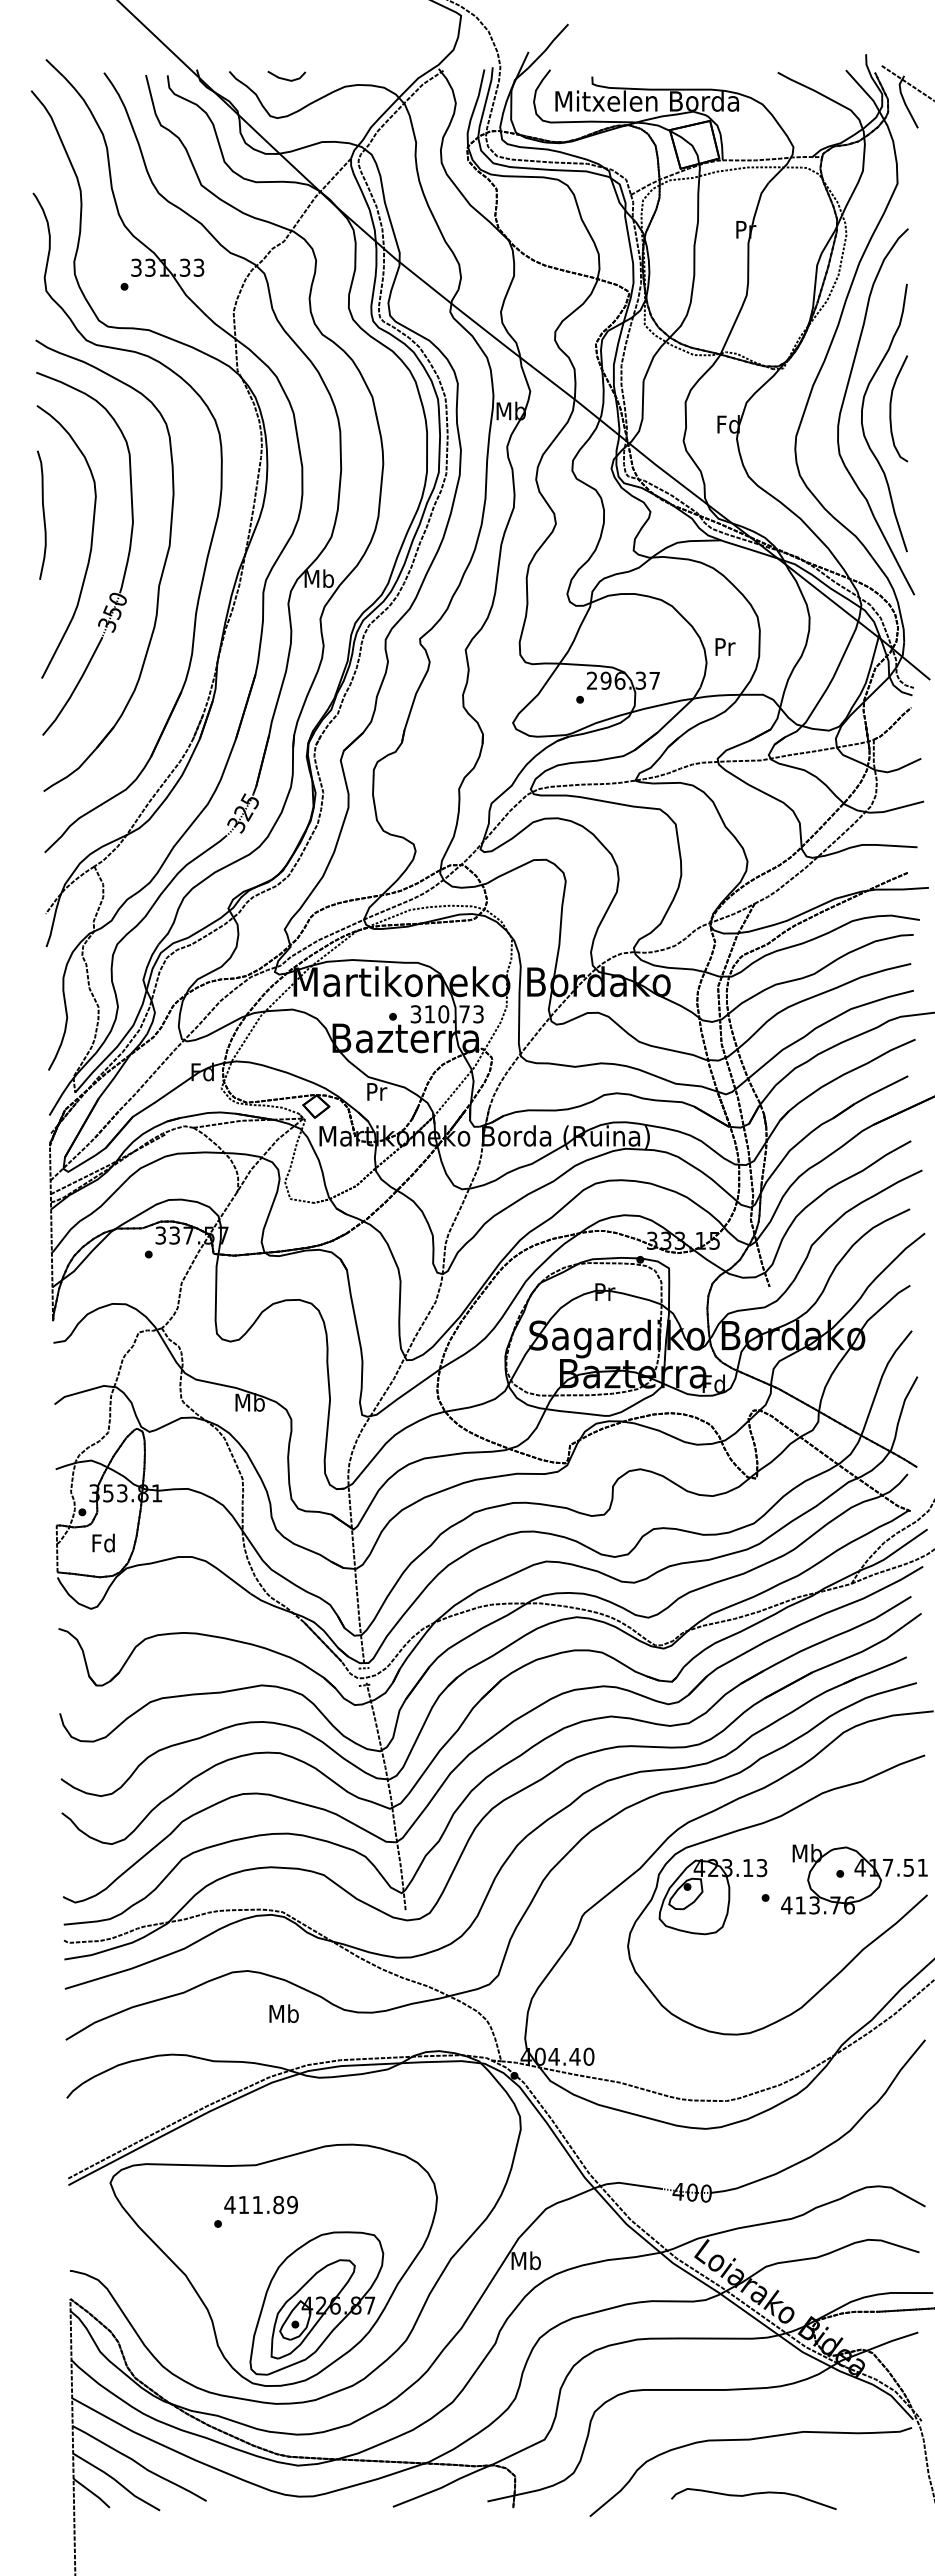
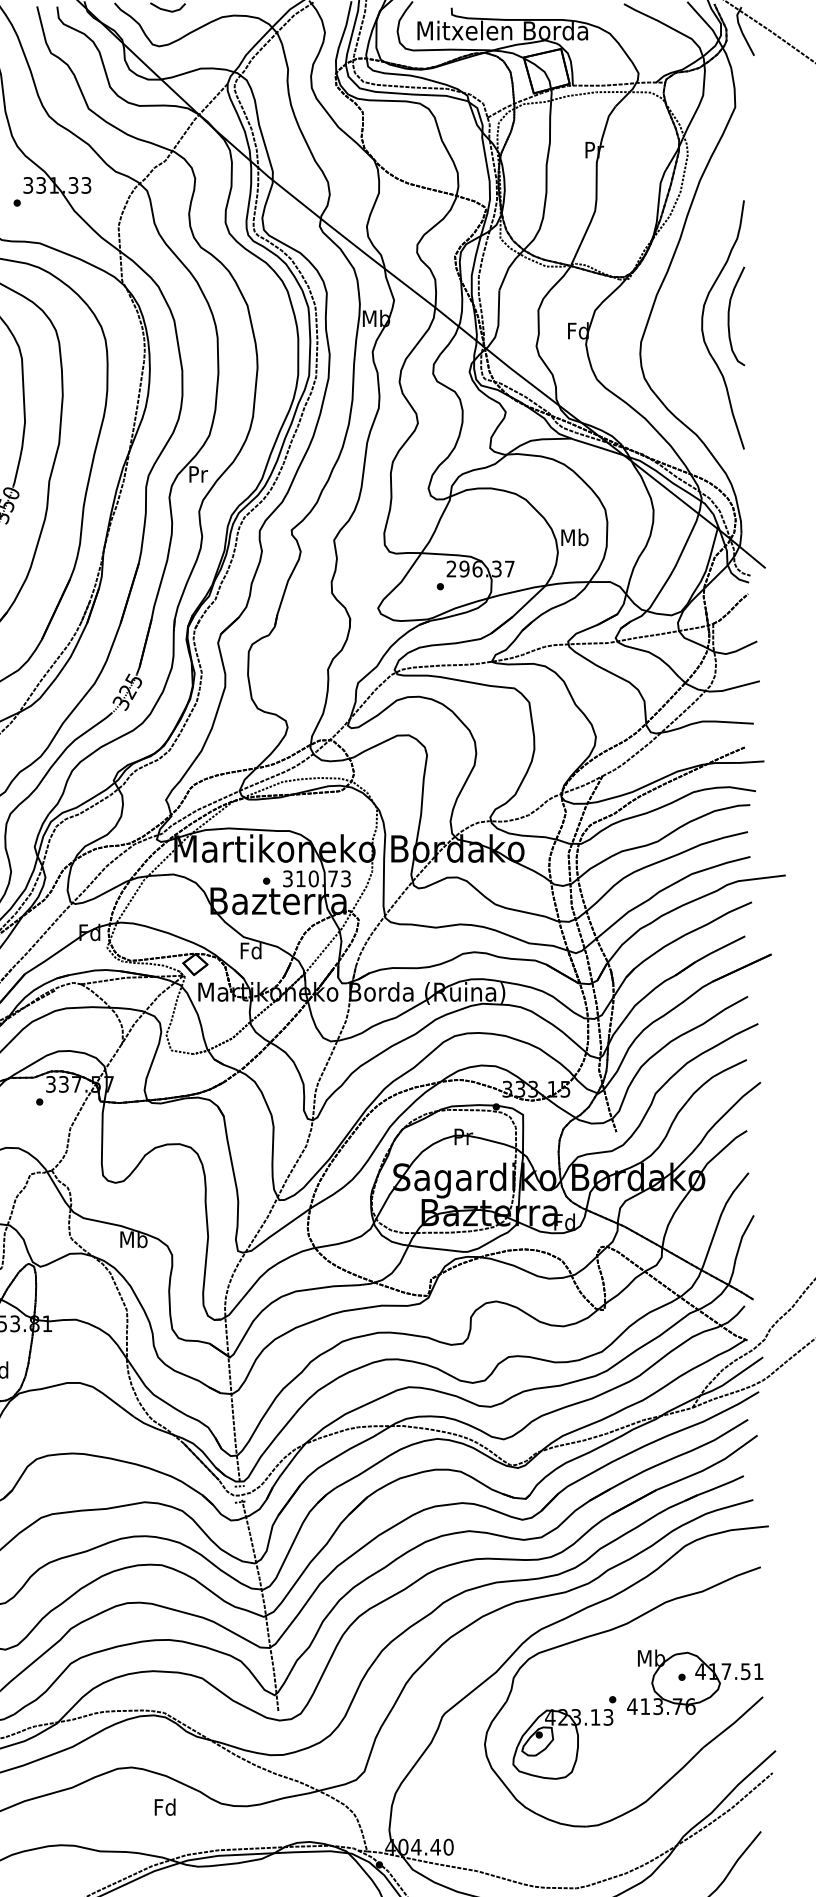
curve: (844, 401) -> (686, 309), removed
text: (318, 578) -> (197, 474), Mb -> Pr
text: (724, 646) -> (574, 537), Pr -> Mb
text: (376, 1091) -> (251, 950), Pr -> Fd
part: (712, 1897) -> (562, 1744), moved
text: (283, 2013) -> (164, 1807), Mb -> Fd

